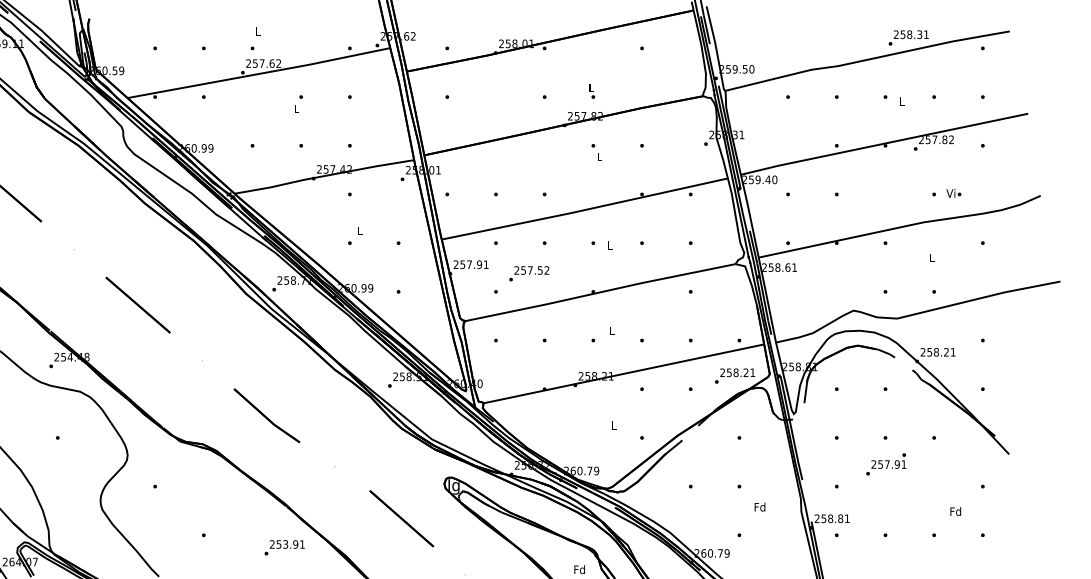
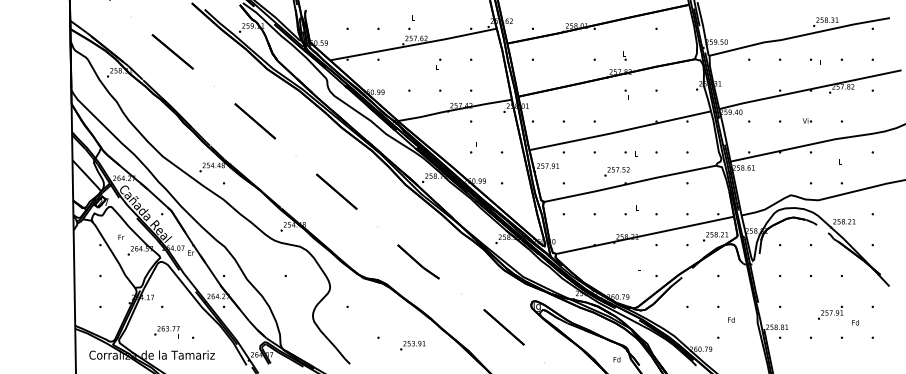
text: (953, 192) -> (807, 120), moved
text: (528, 273) -> (616, 171), moved
text: (886, 463) -> (830, 312), moved
text: (284, 547) -> (412, 345), moved

